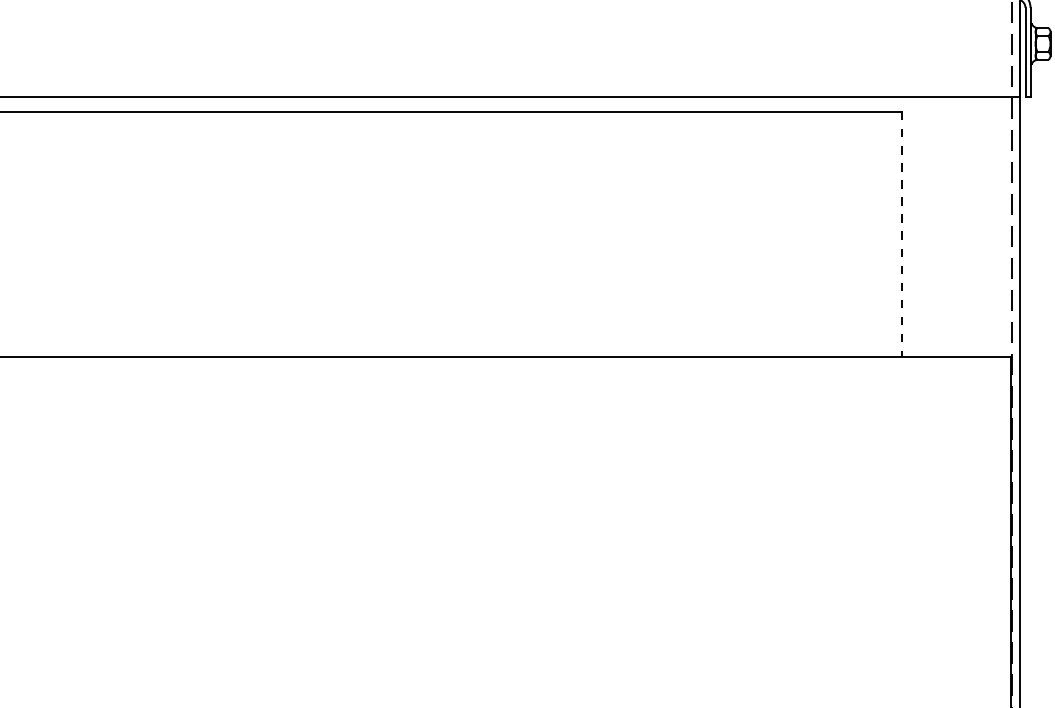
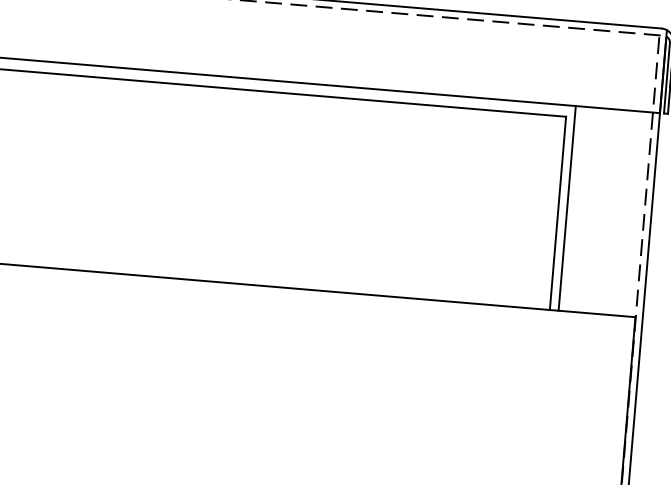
line: (913, 227) -> (567, 208), added
line: (902, 234) -> (557, 213), dashed -> solid

